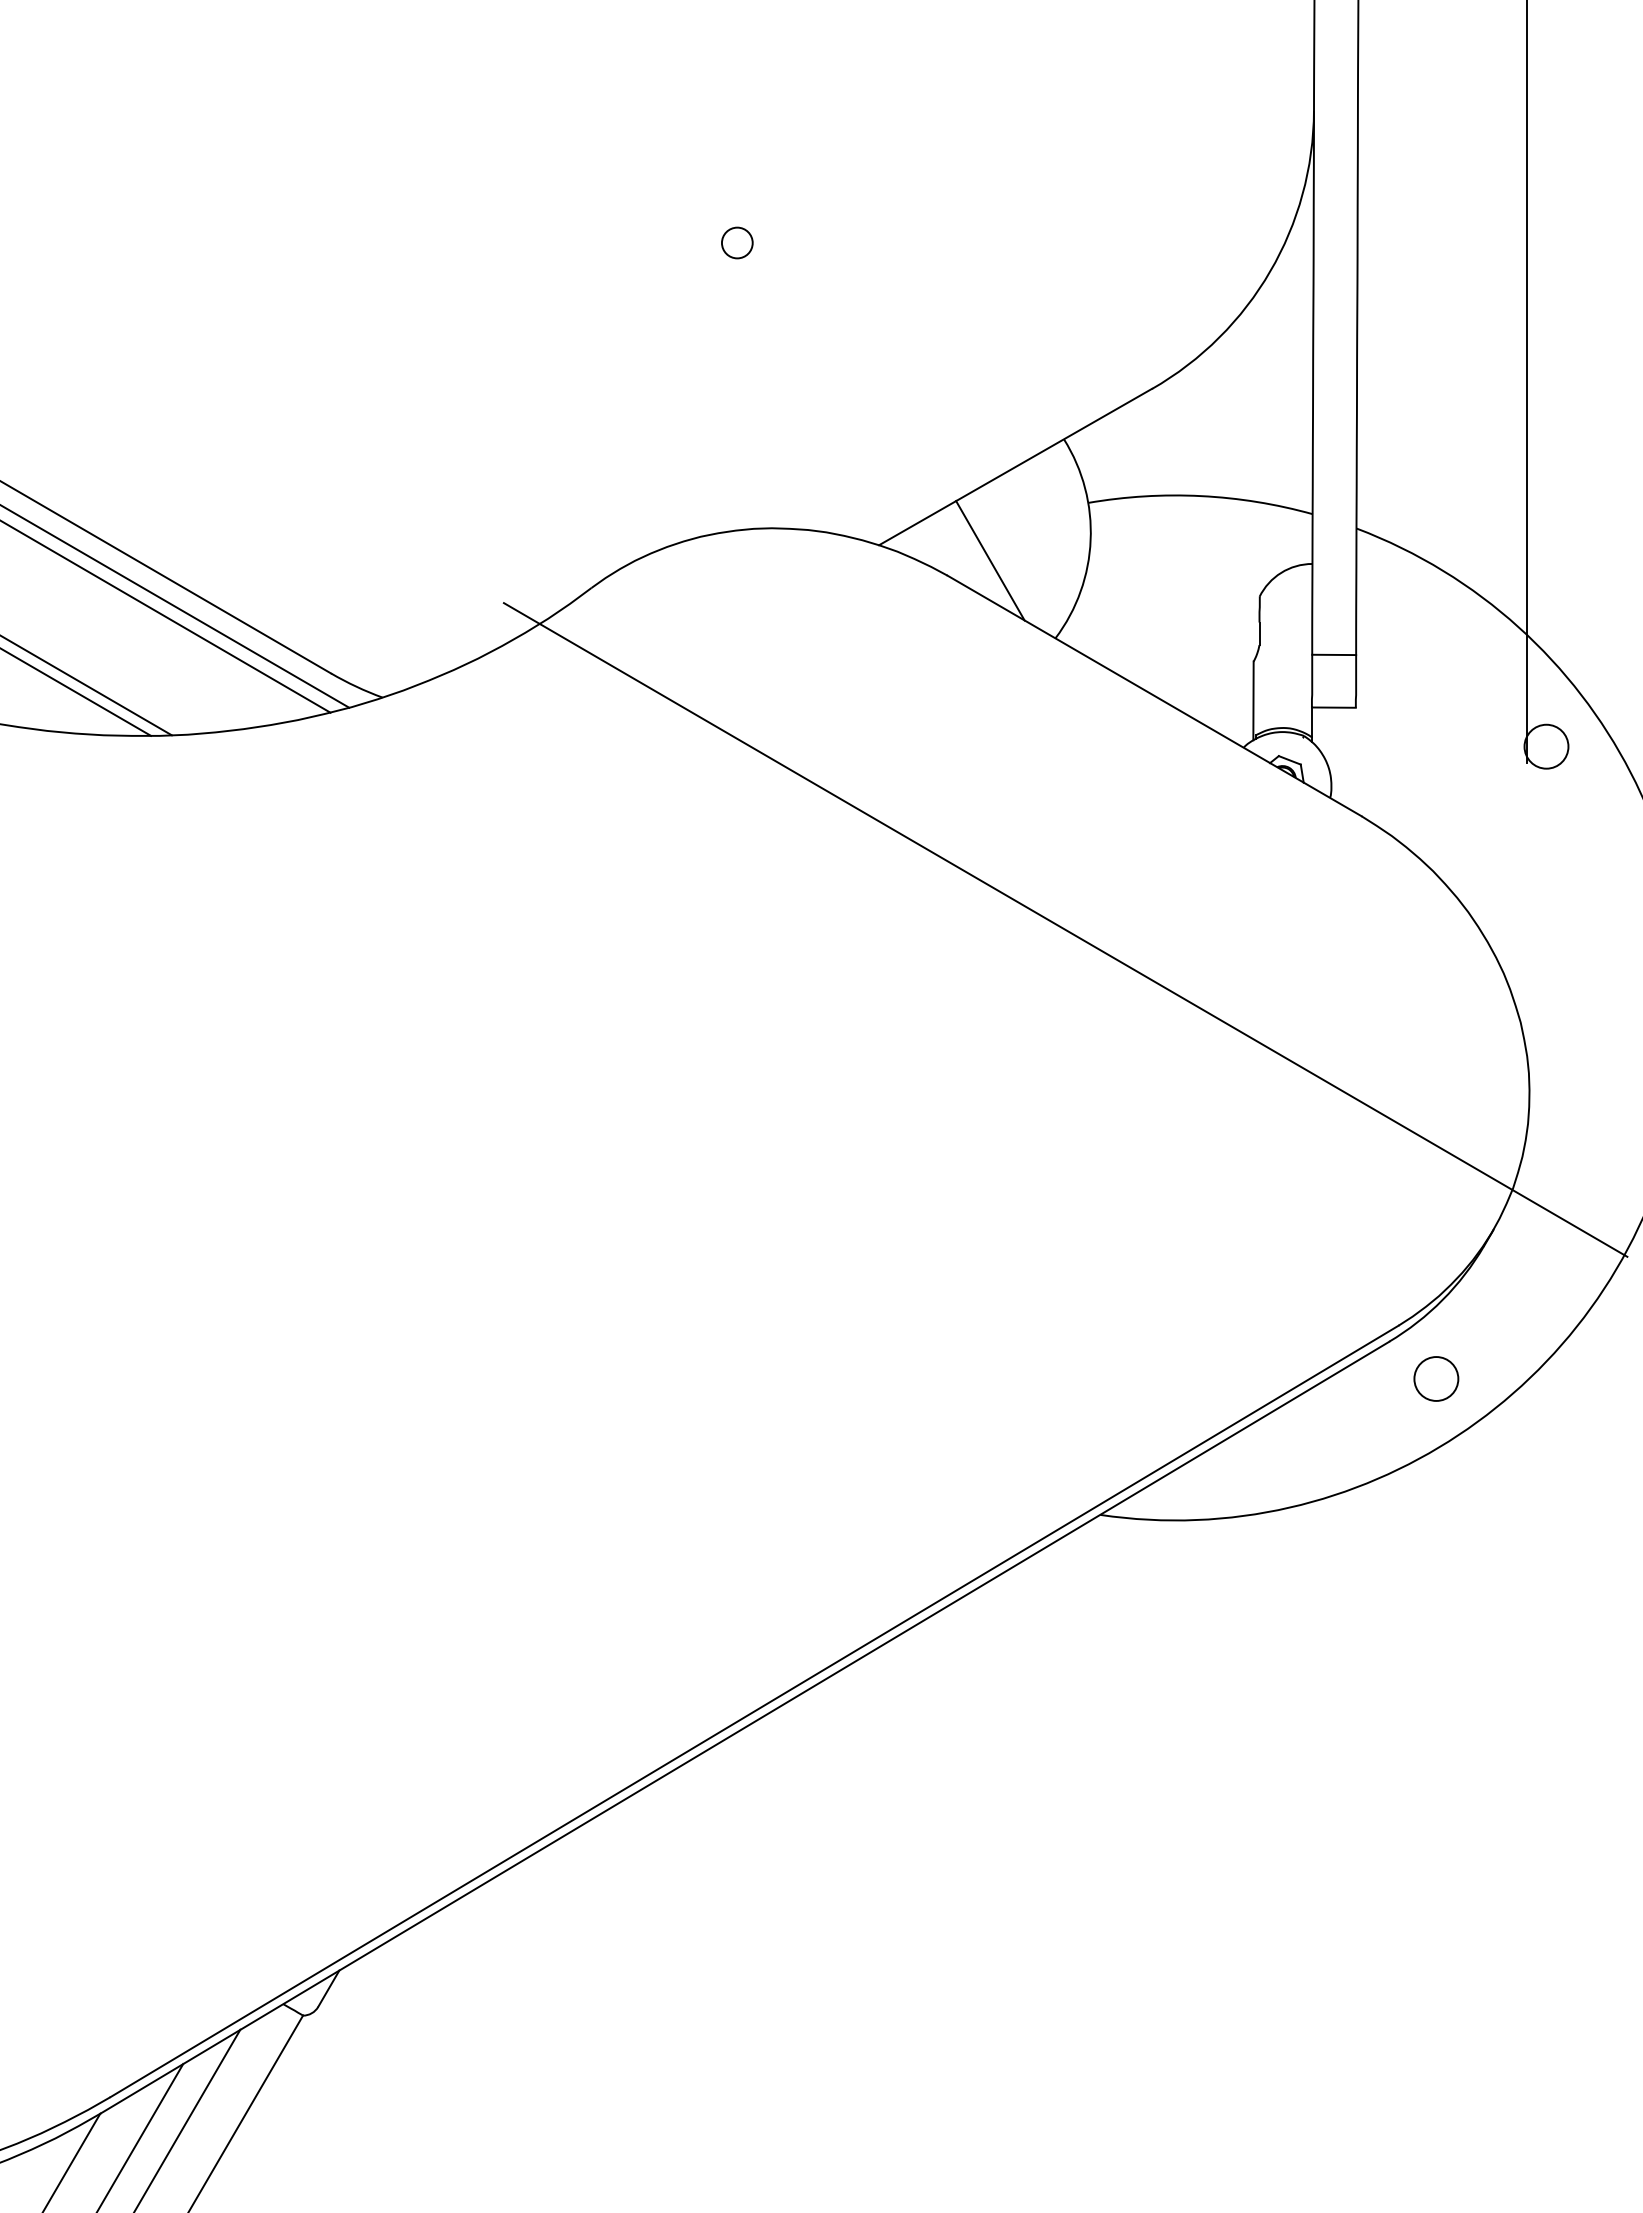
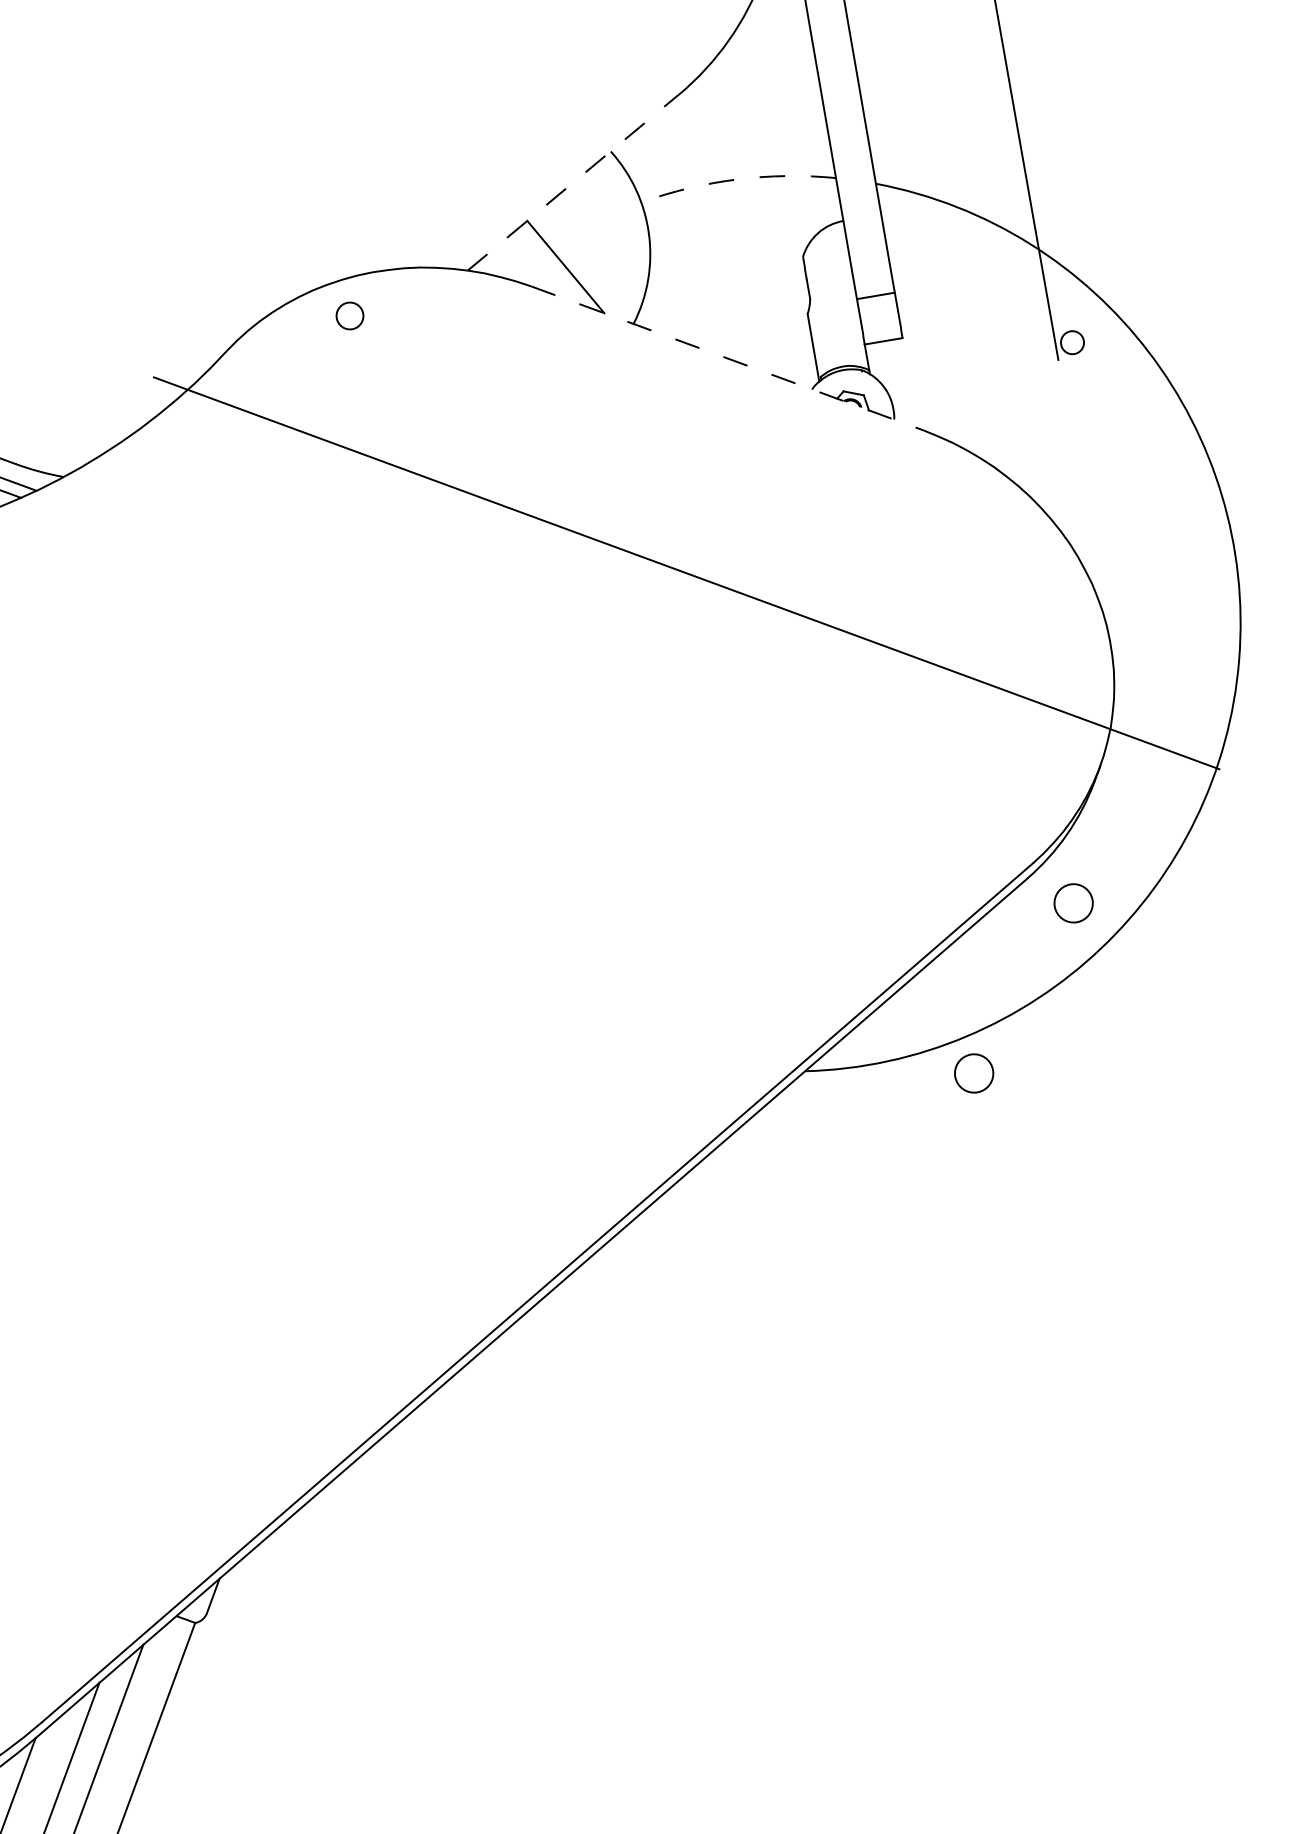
circle: (737, 242) -> (350, 315), moved
line: (1015, 466) -> (573, 182), solid -> dashed
arc: (1201, 496) -> (737, 179), solid -> dashed
line: (1154, 696) -> (727, 358), solid -> dashed
circle: (1546, 746) -> (1072, 342), size x0.6
circle: (1290, 1550) -> (974, 1073), added

